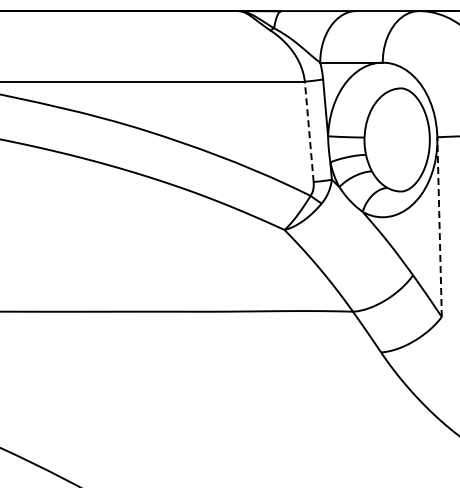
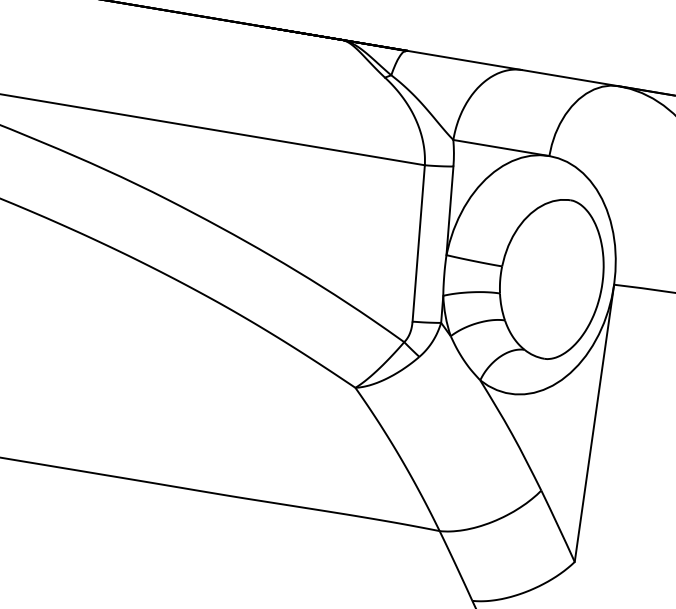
line: (309, 131) -> (419, 243), dashed -> solid
line: (439, 227) -> (594, 423), dashed -> solid

